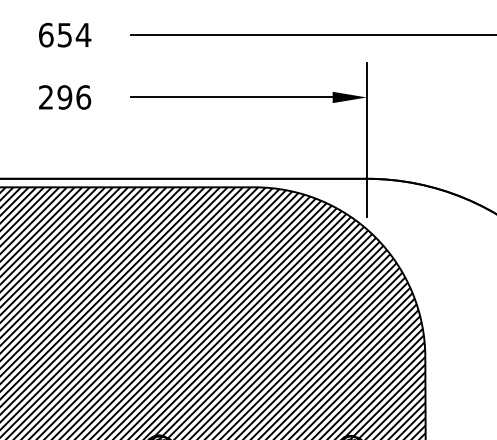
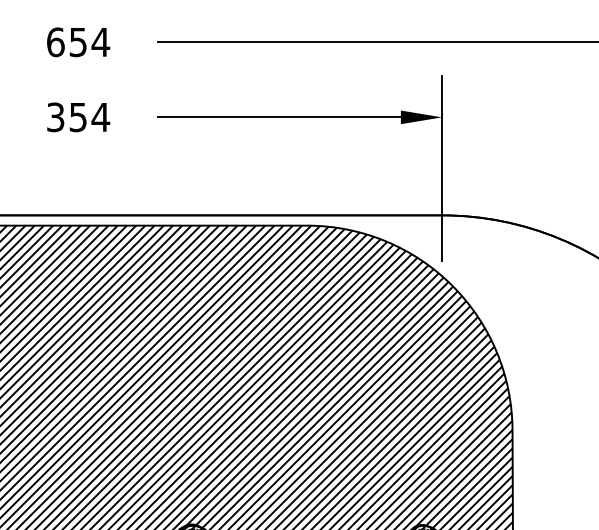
text: (65, 97) -> (79, 117), 296 -> 354

